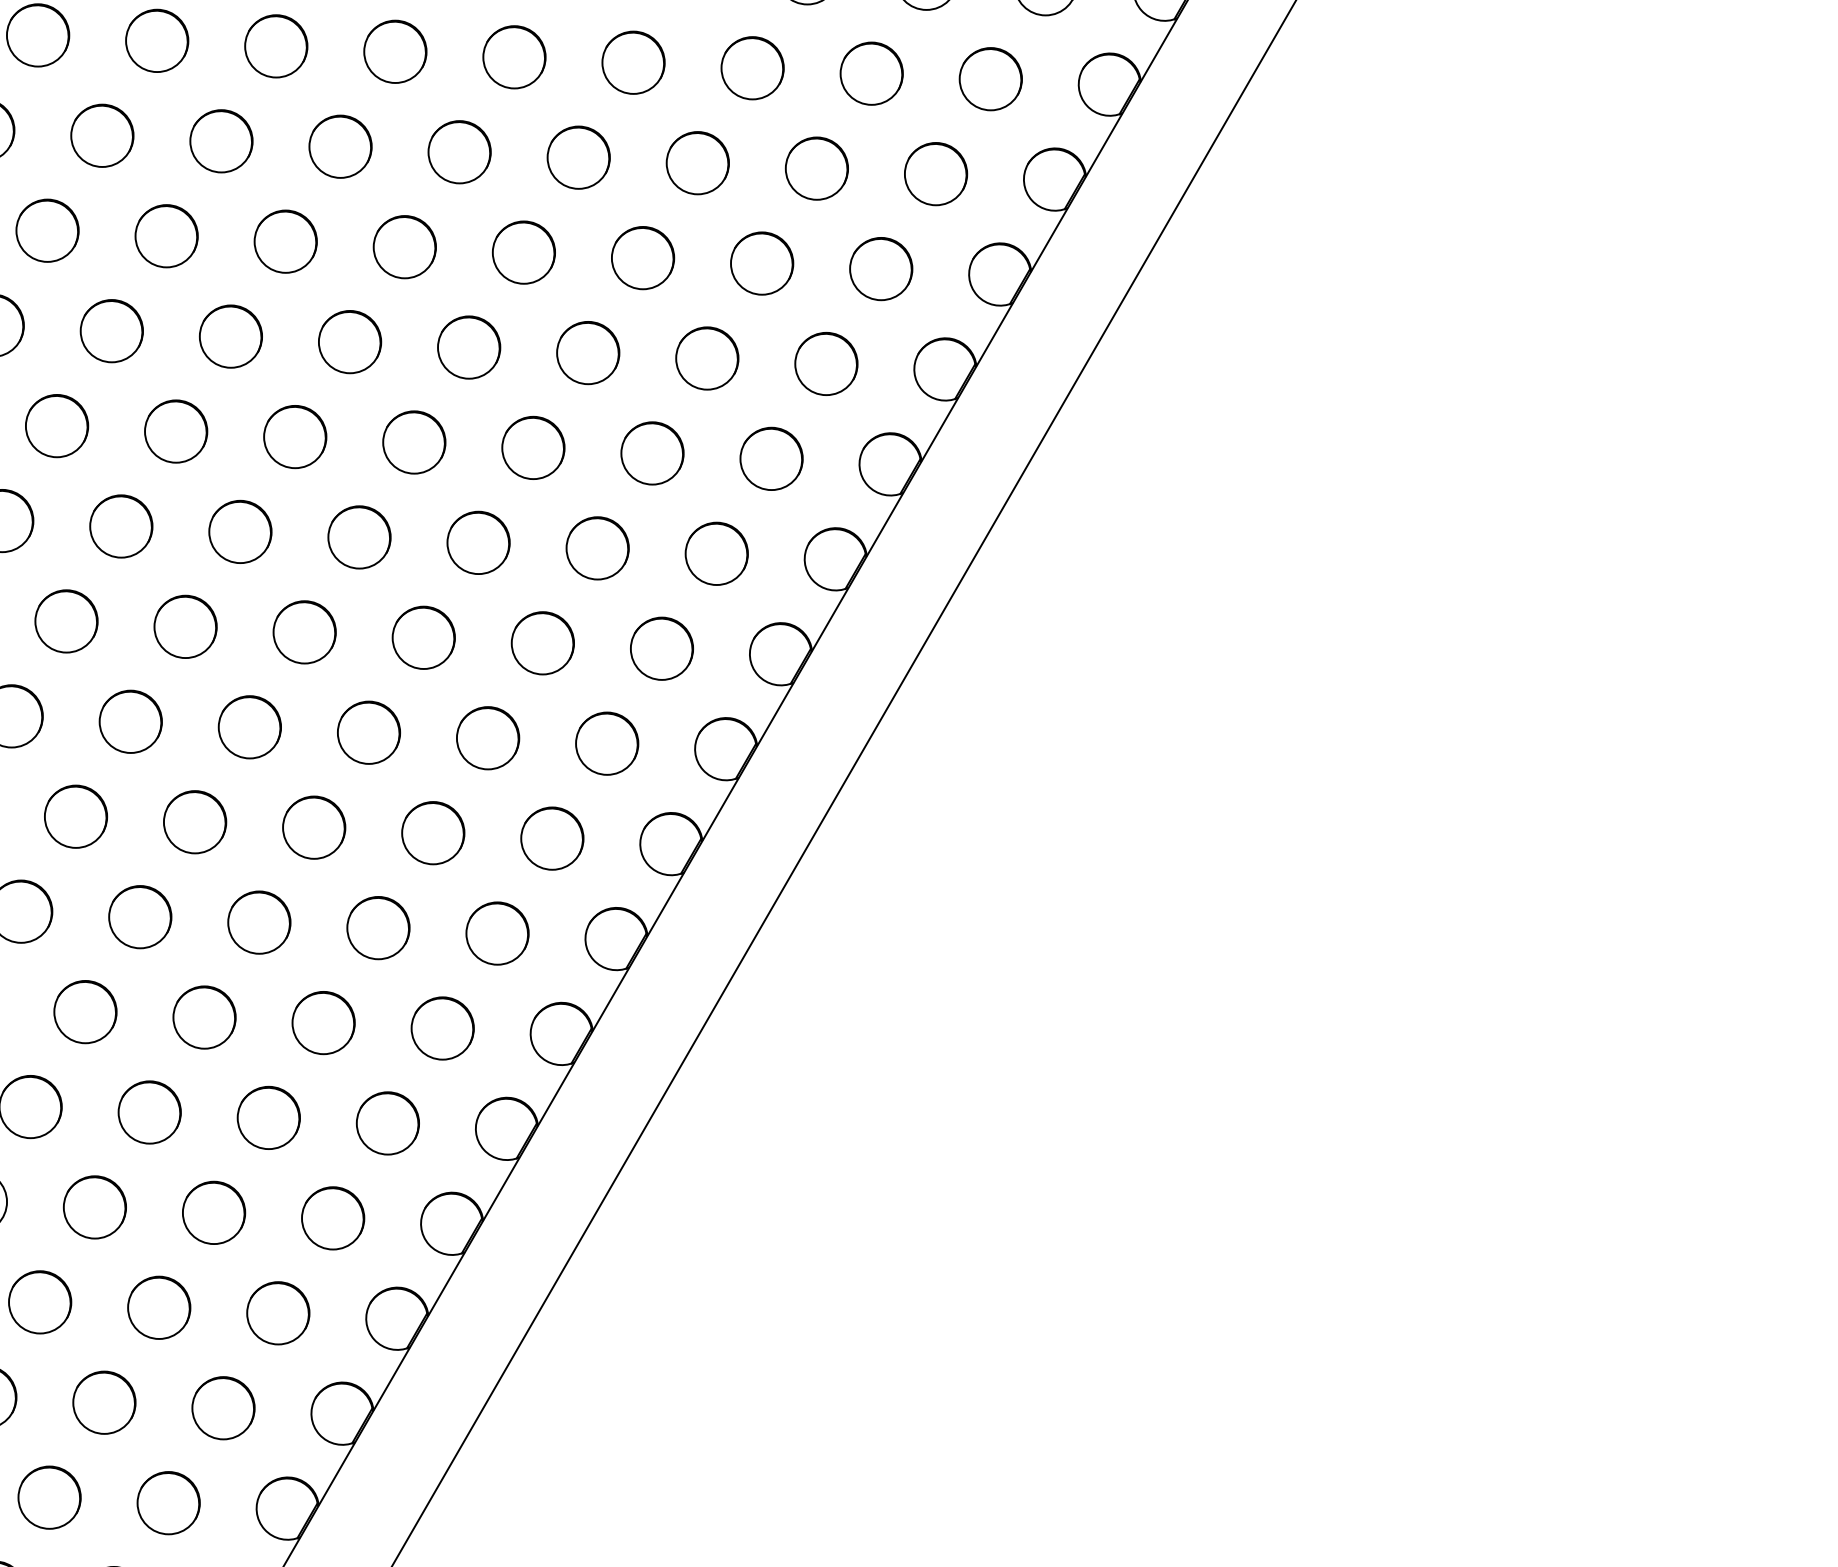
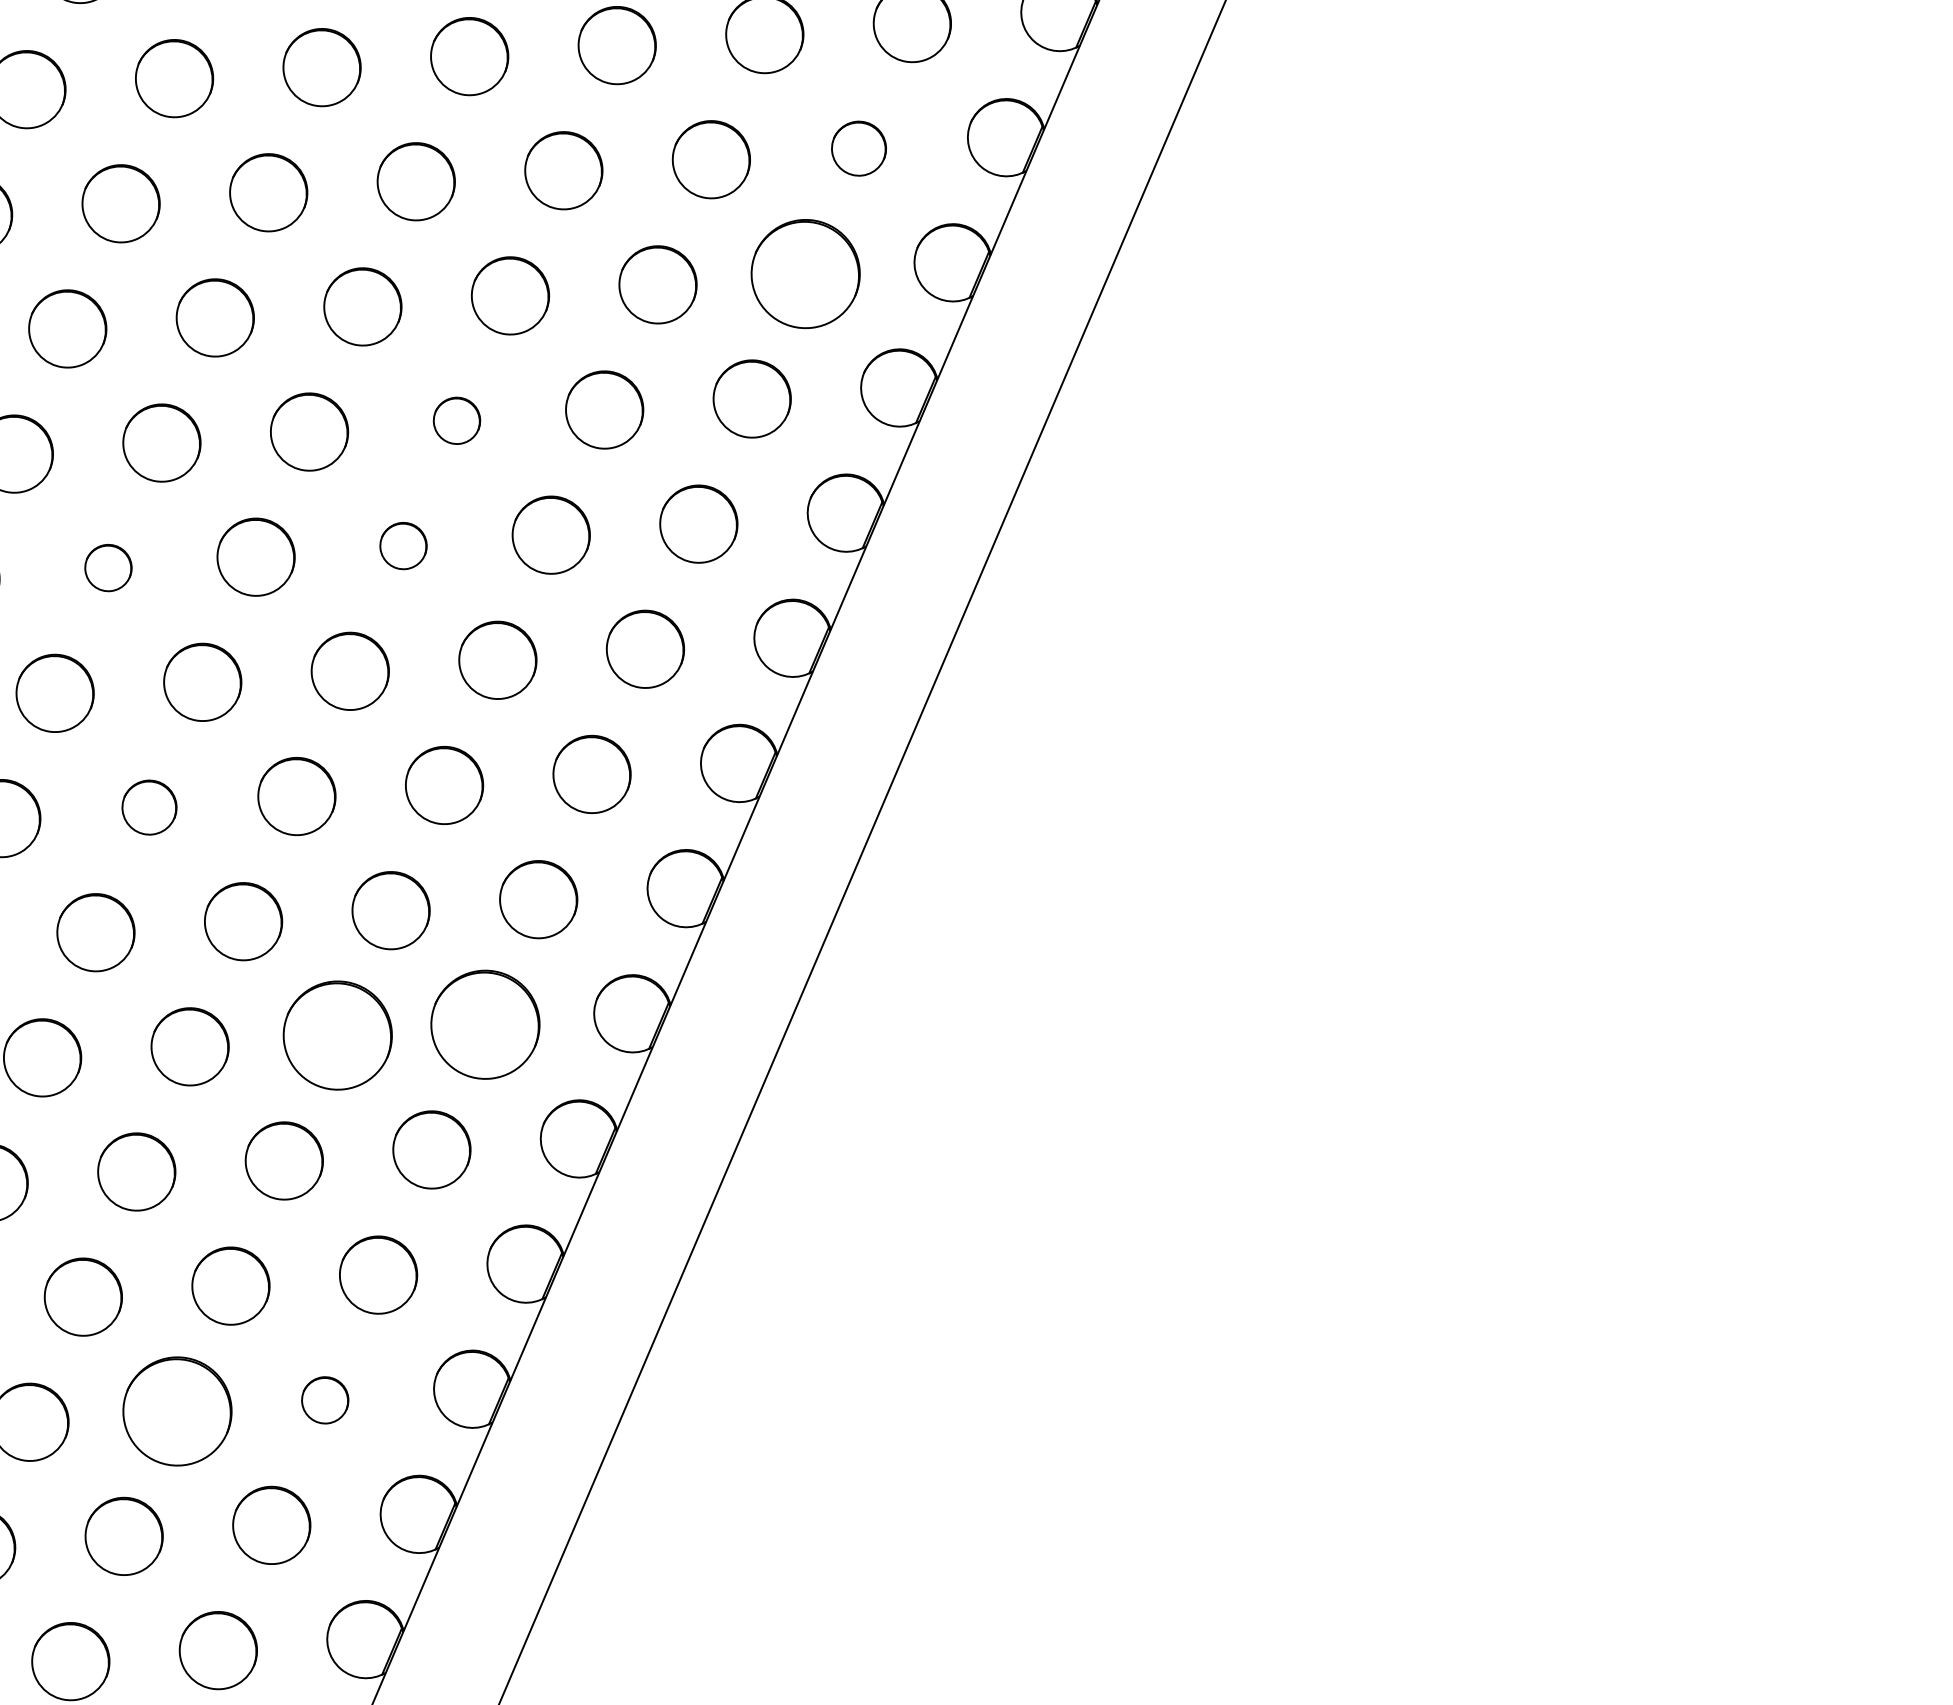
circle: (826, 363) -> (859, 148), size x0.7
part: (771, 458) -> (805, 273), size x1.4
part: (478, 542) -> (456, 420), size x0.6
part: (185, 626) -> (108, 567), size x0.6
circle: (423, 637) -> (403, 545), size x0.6
circle: (195, 822) -> (149, 807), size x0.7
circle: (323, 1023) -> (337, 1036), size x1.4
circle: (442, 1028) -> (484, 1024), size x1.4
part: (159, 1307) -> (177, 1410), size x1.4
circle: (278, 1313) -> (325, 1400), size x0.6

